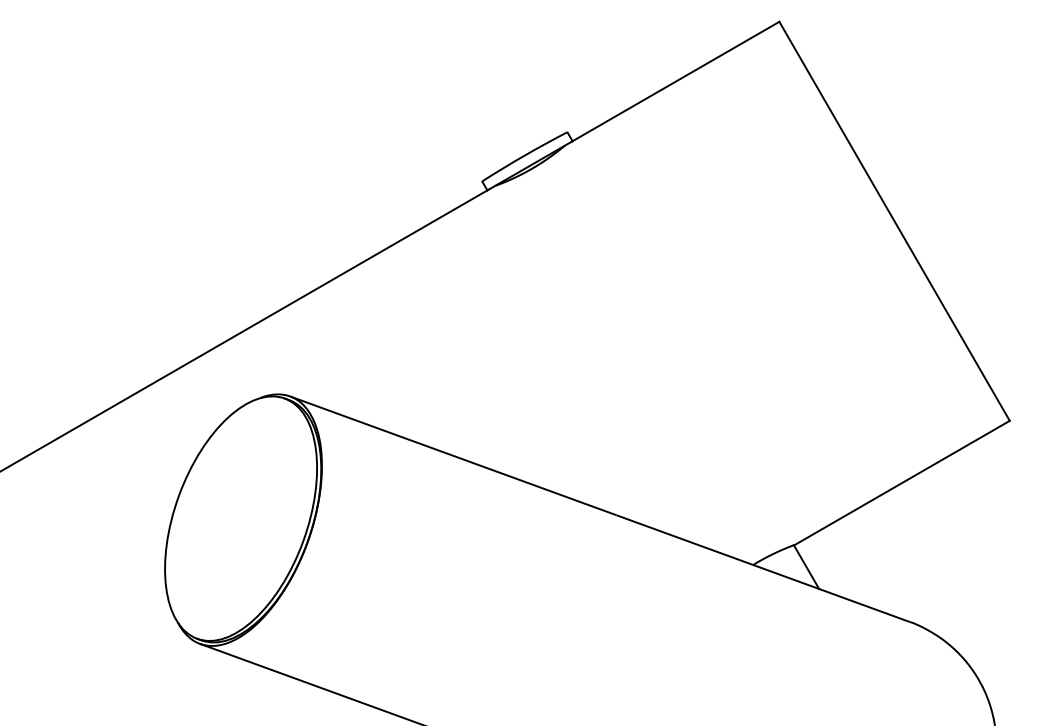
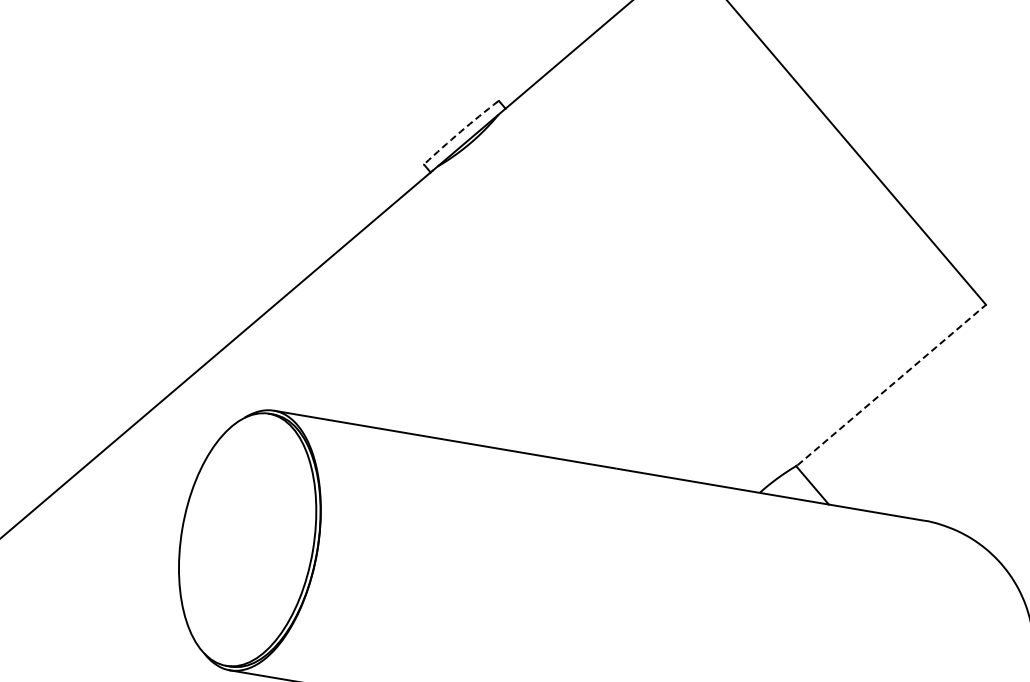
arc: (524, 155) -> (460, 131), solid -> dashed
line: (902, 482) -> (891, 384), solid -> dashed

